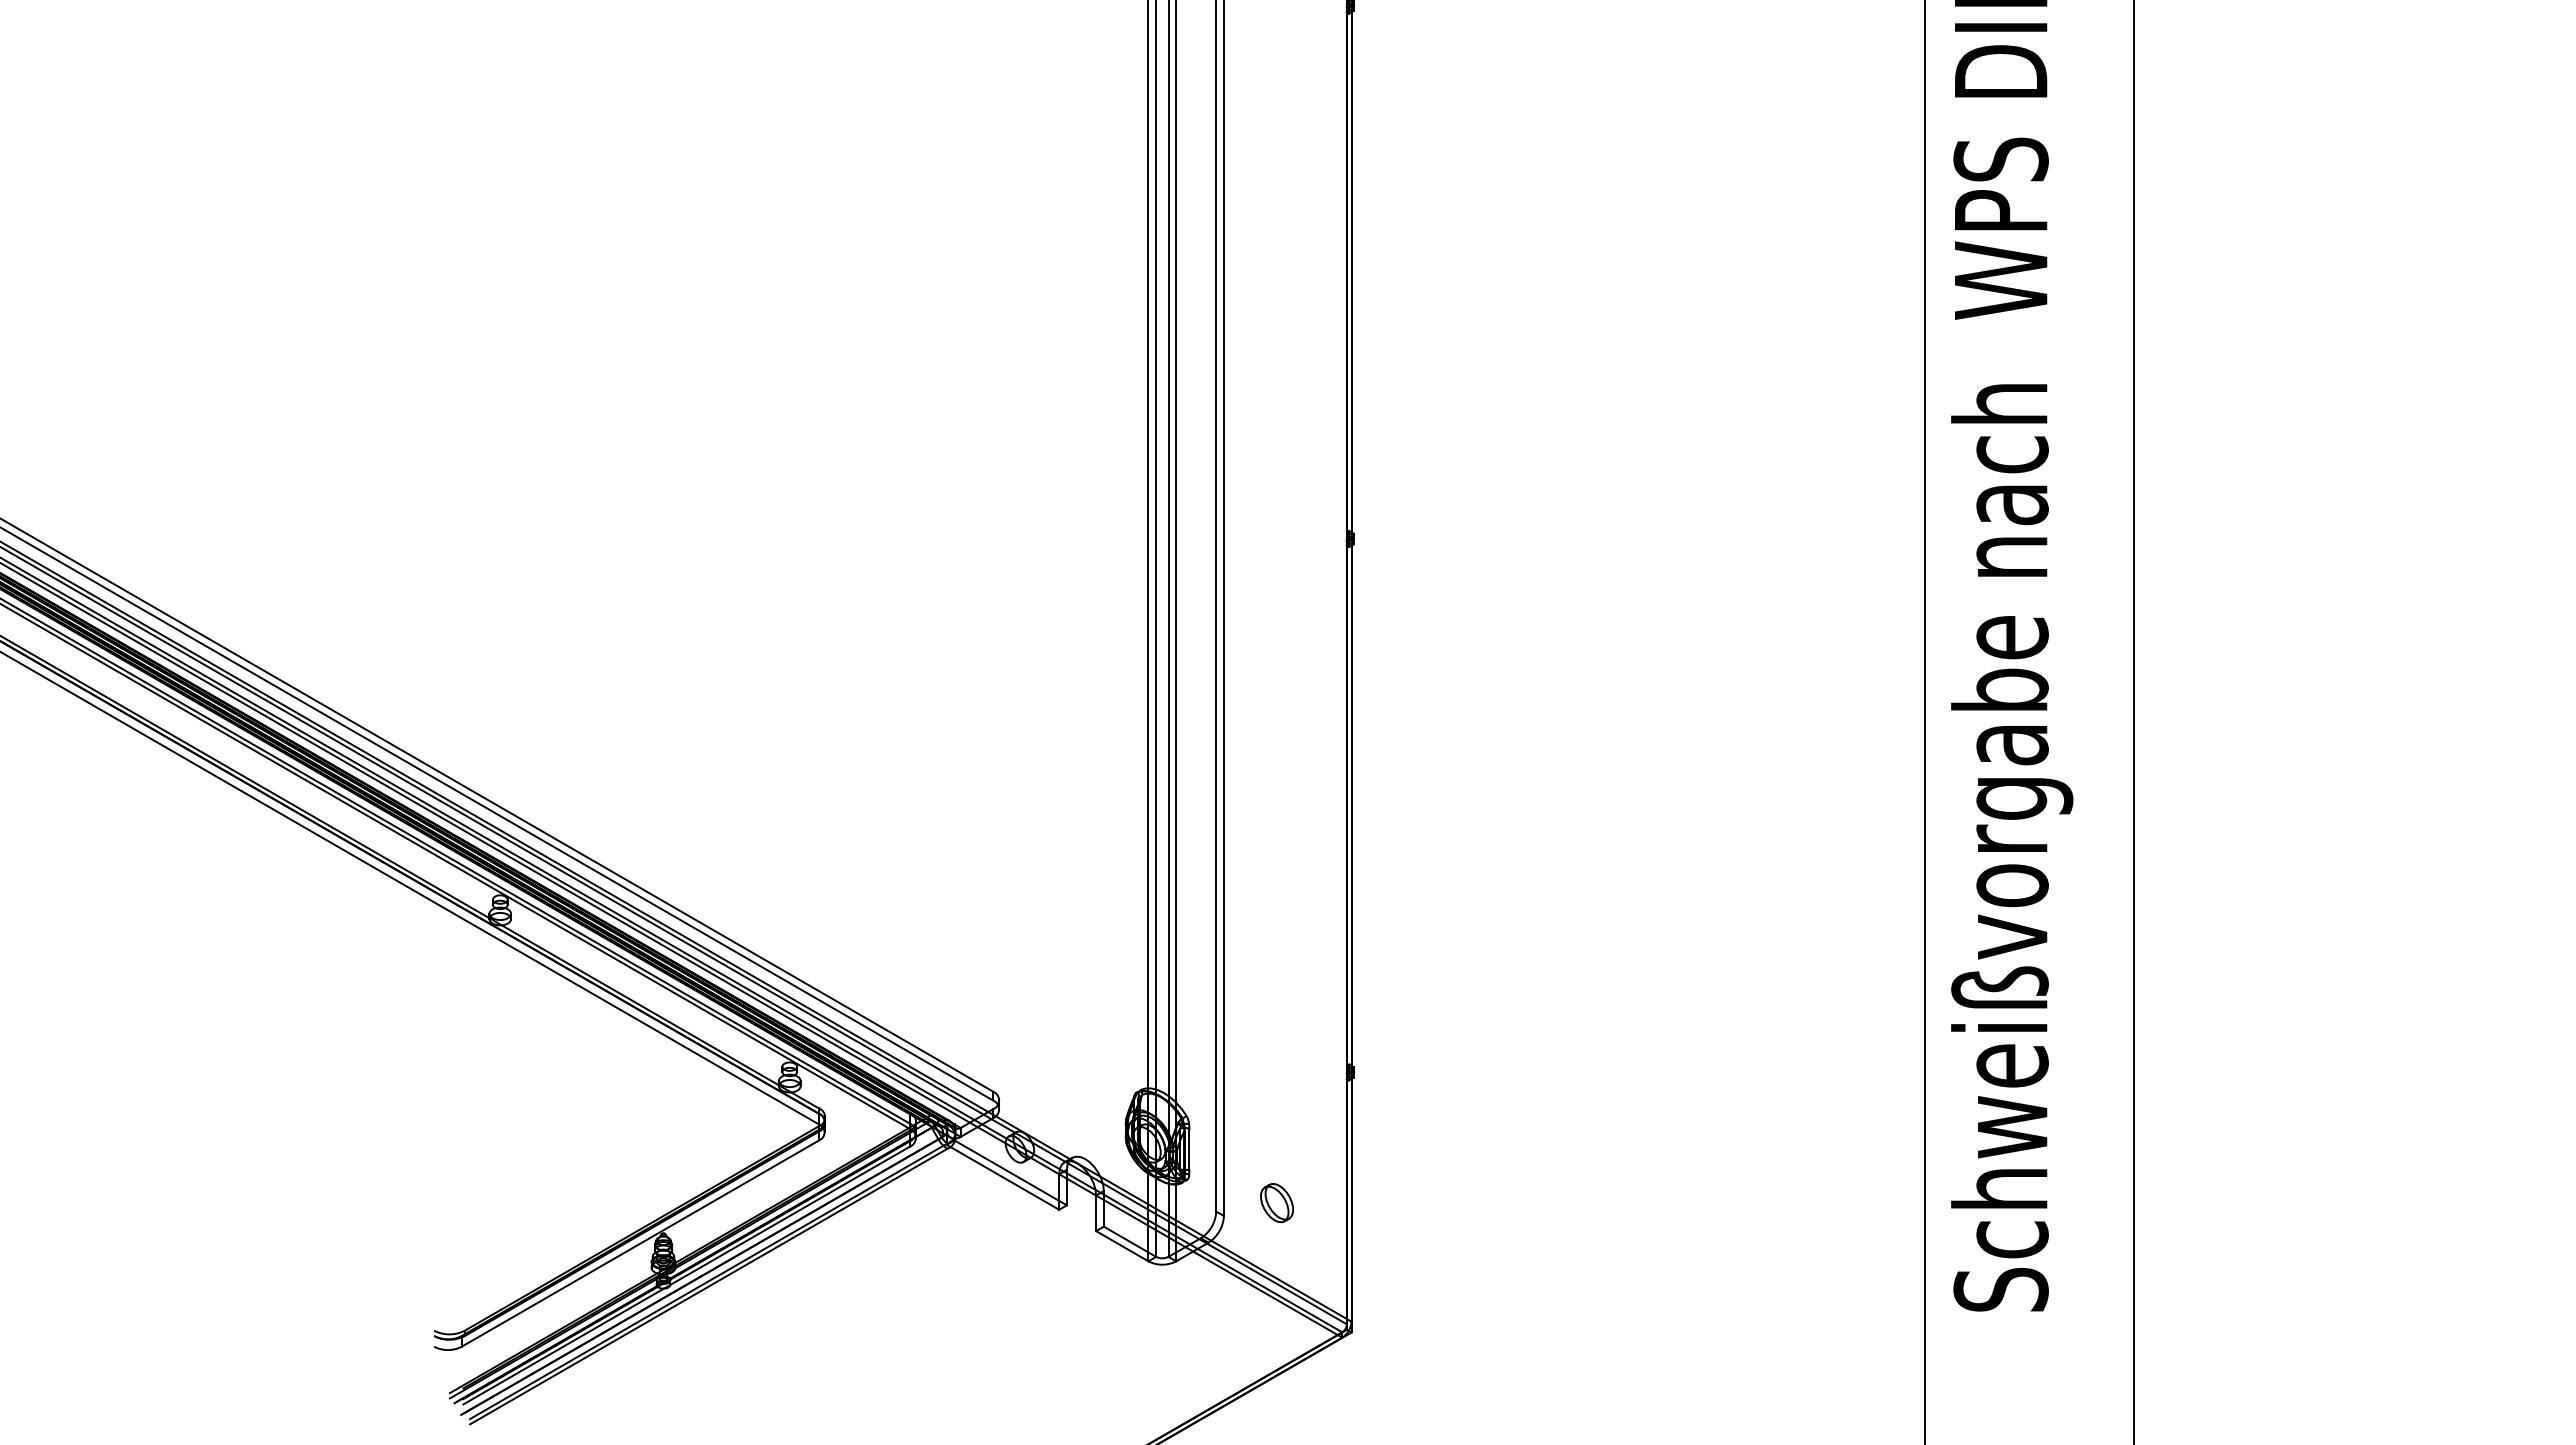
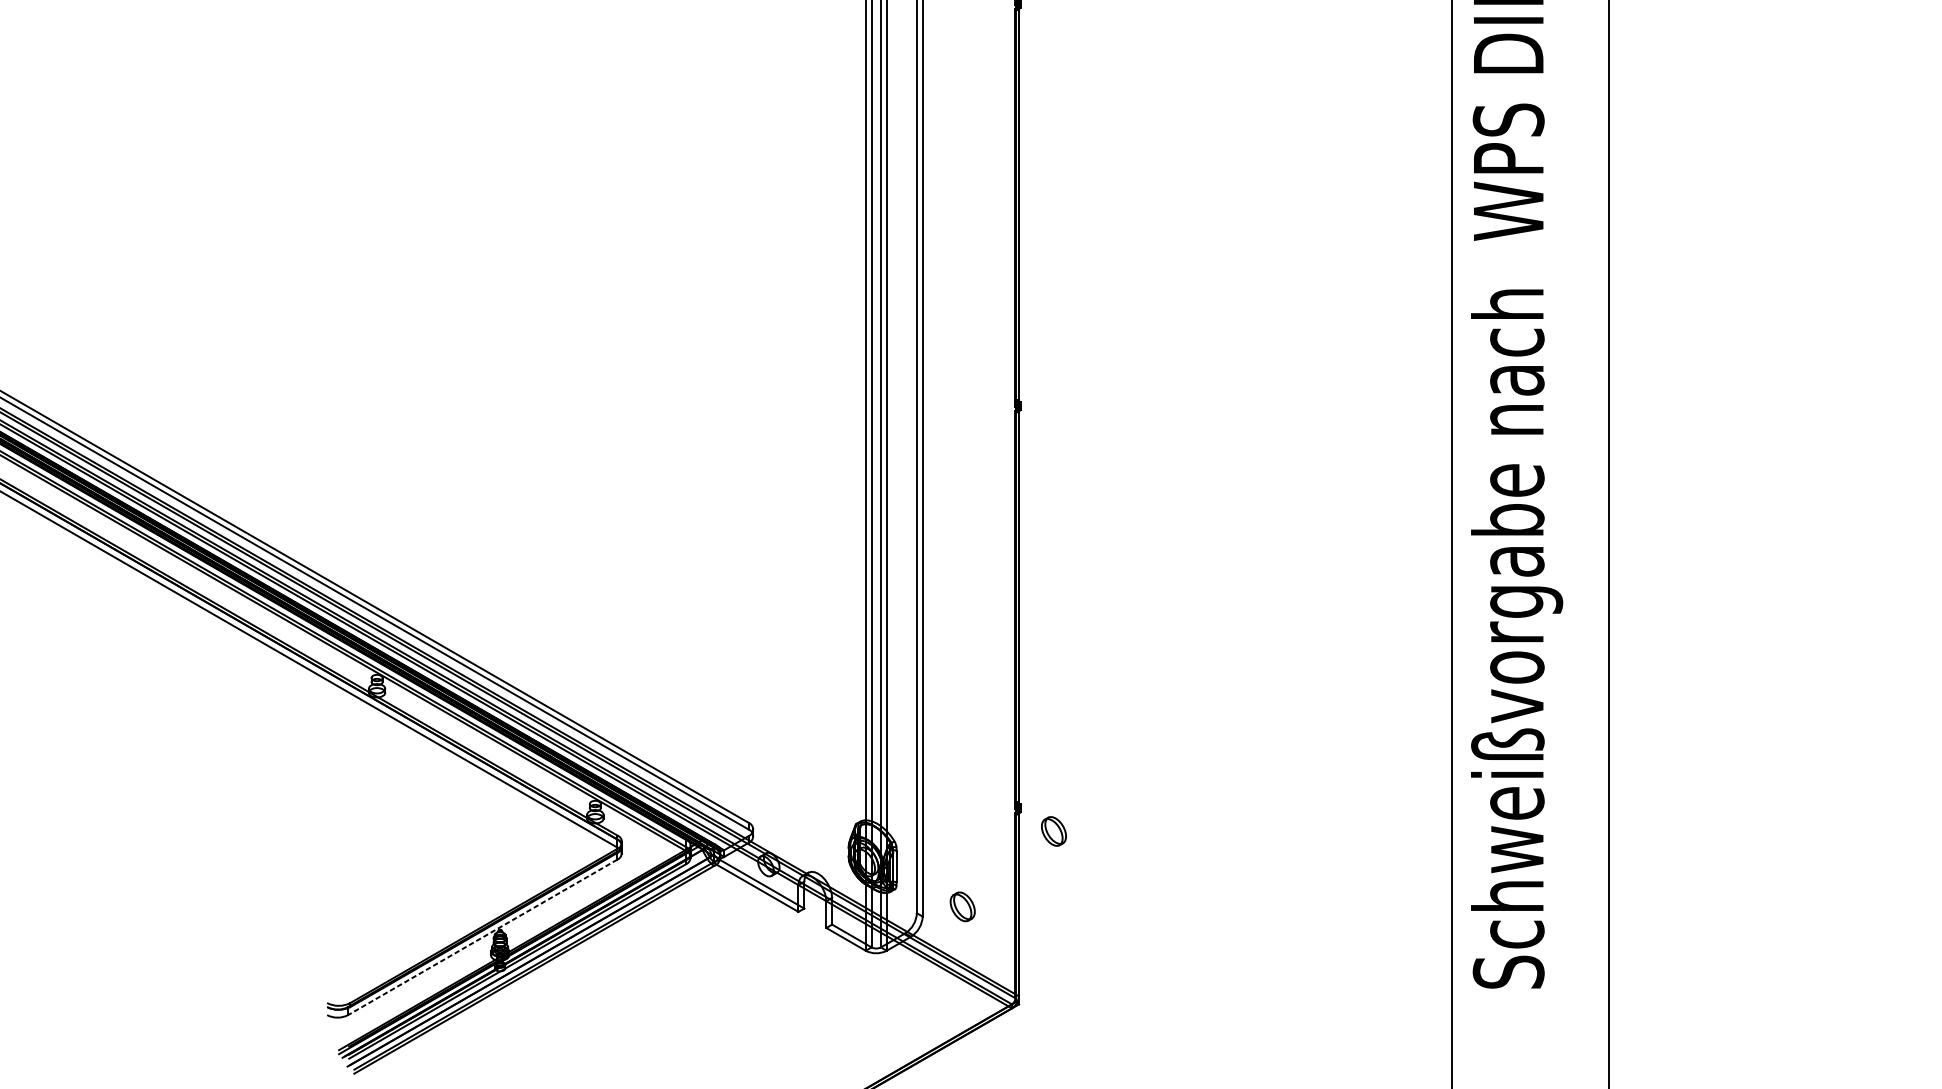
part: (1397, 1103) -> (1053, 831), added
line: (639, 1243) -> (482, 937), solid -> dashed

